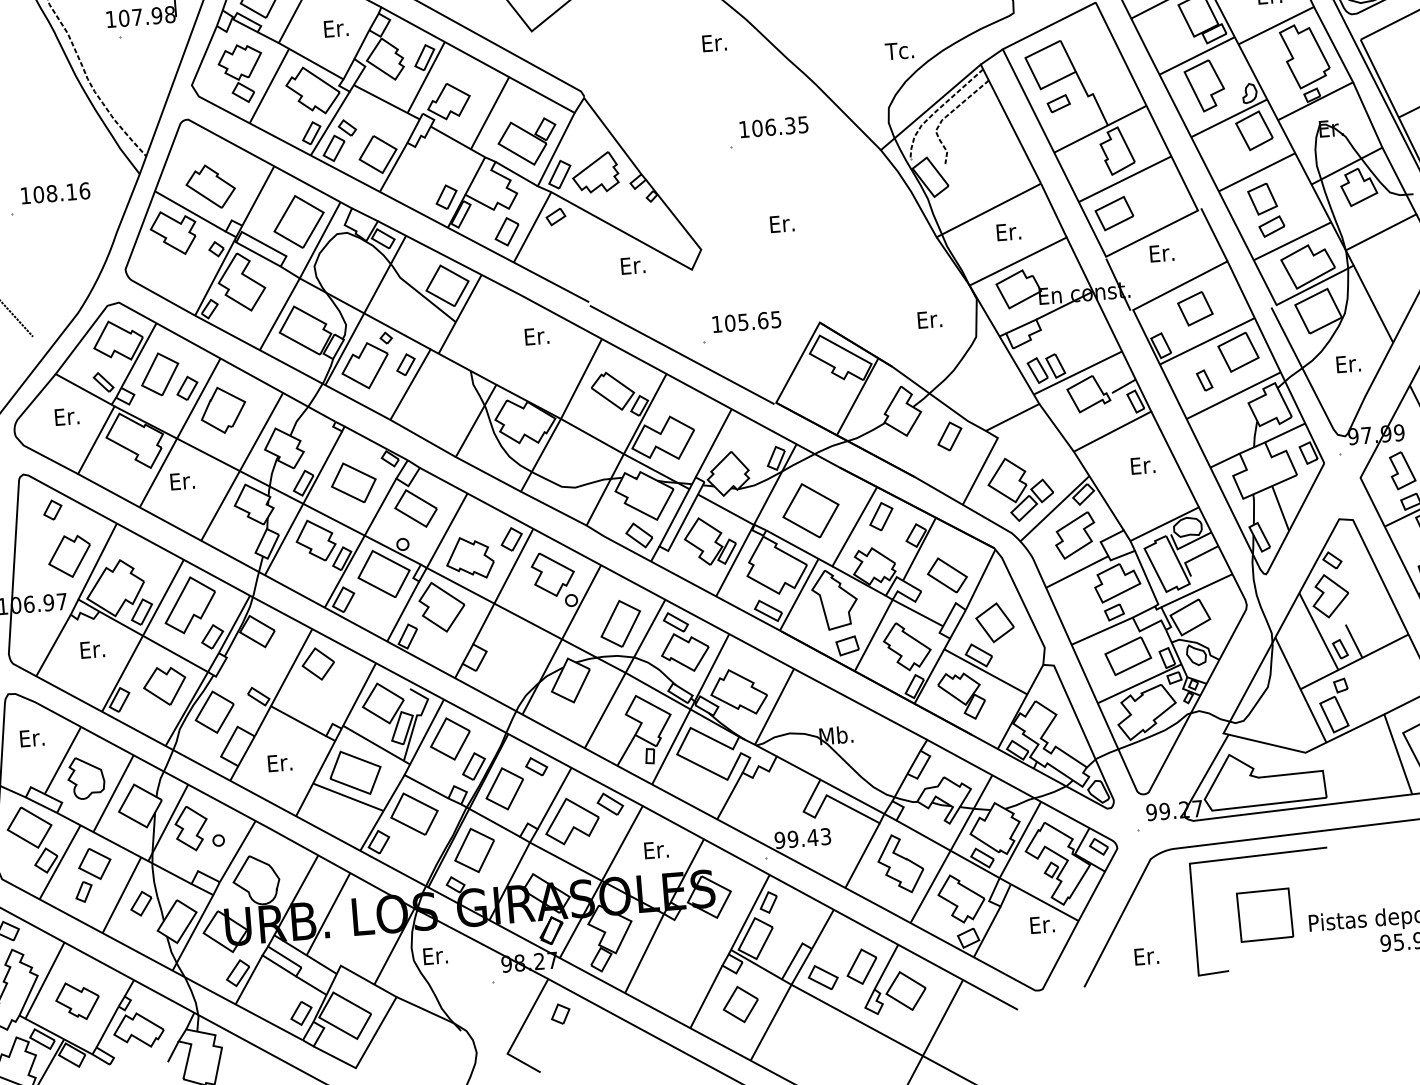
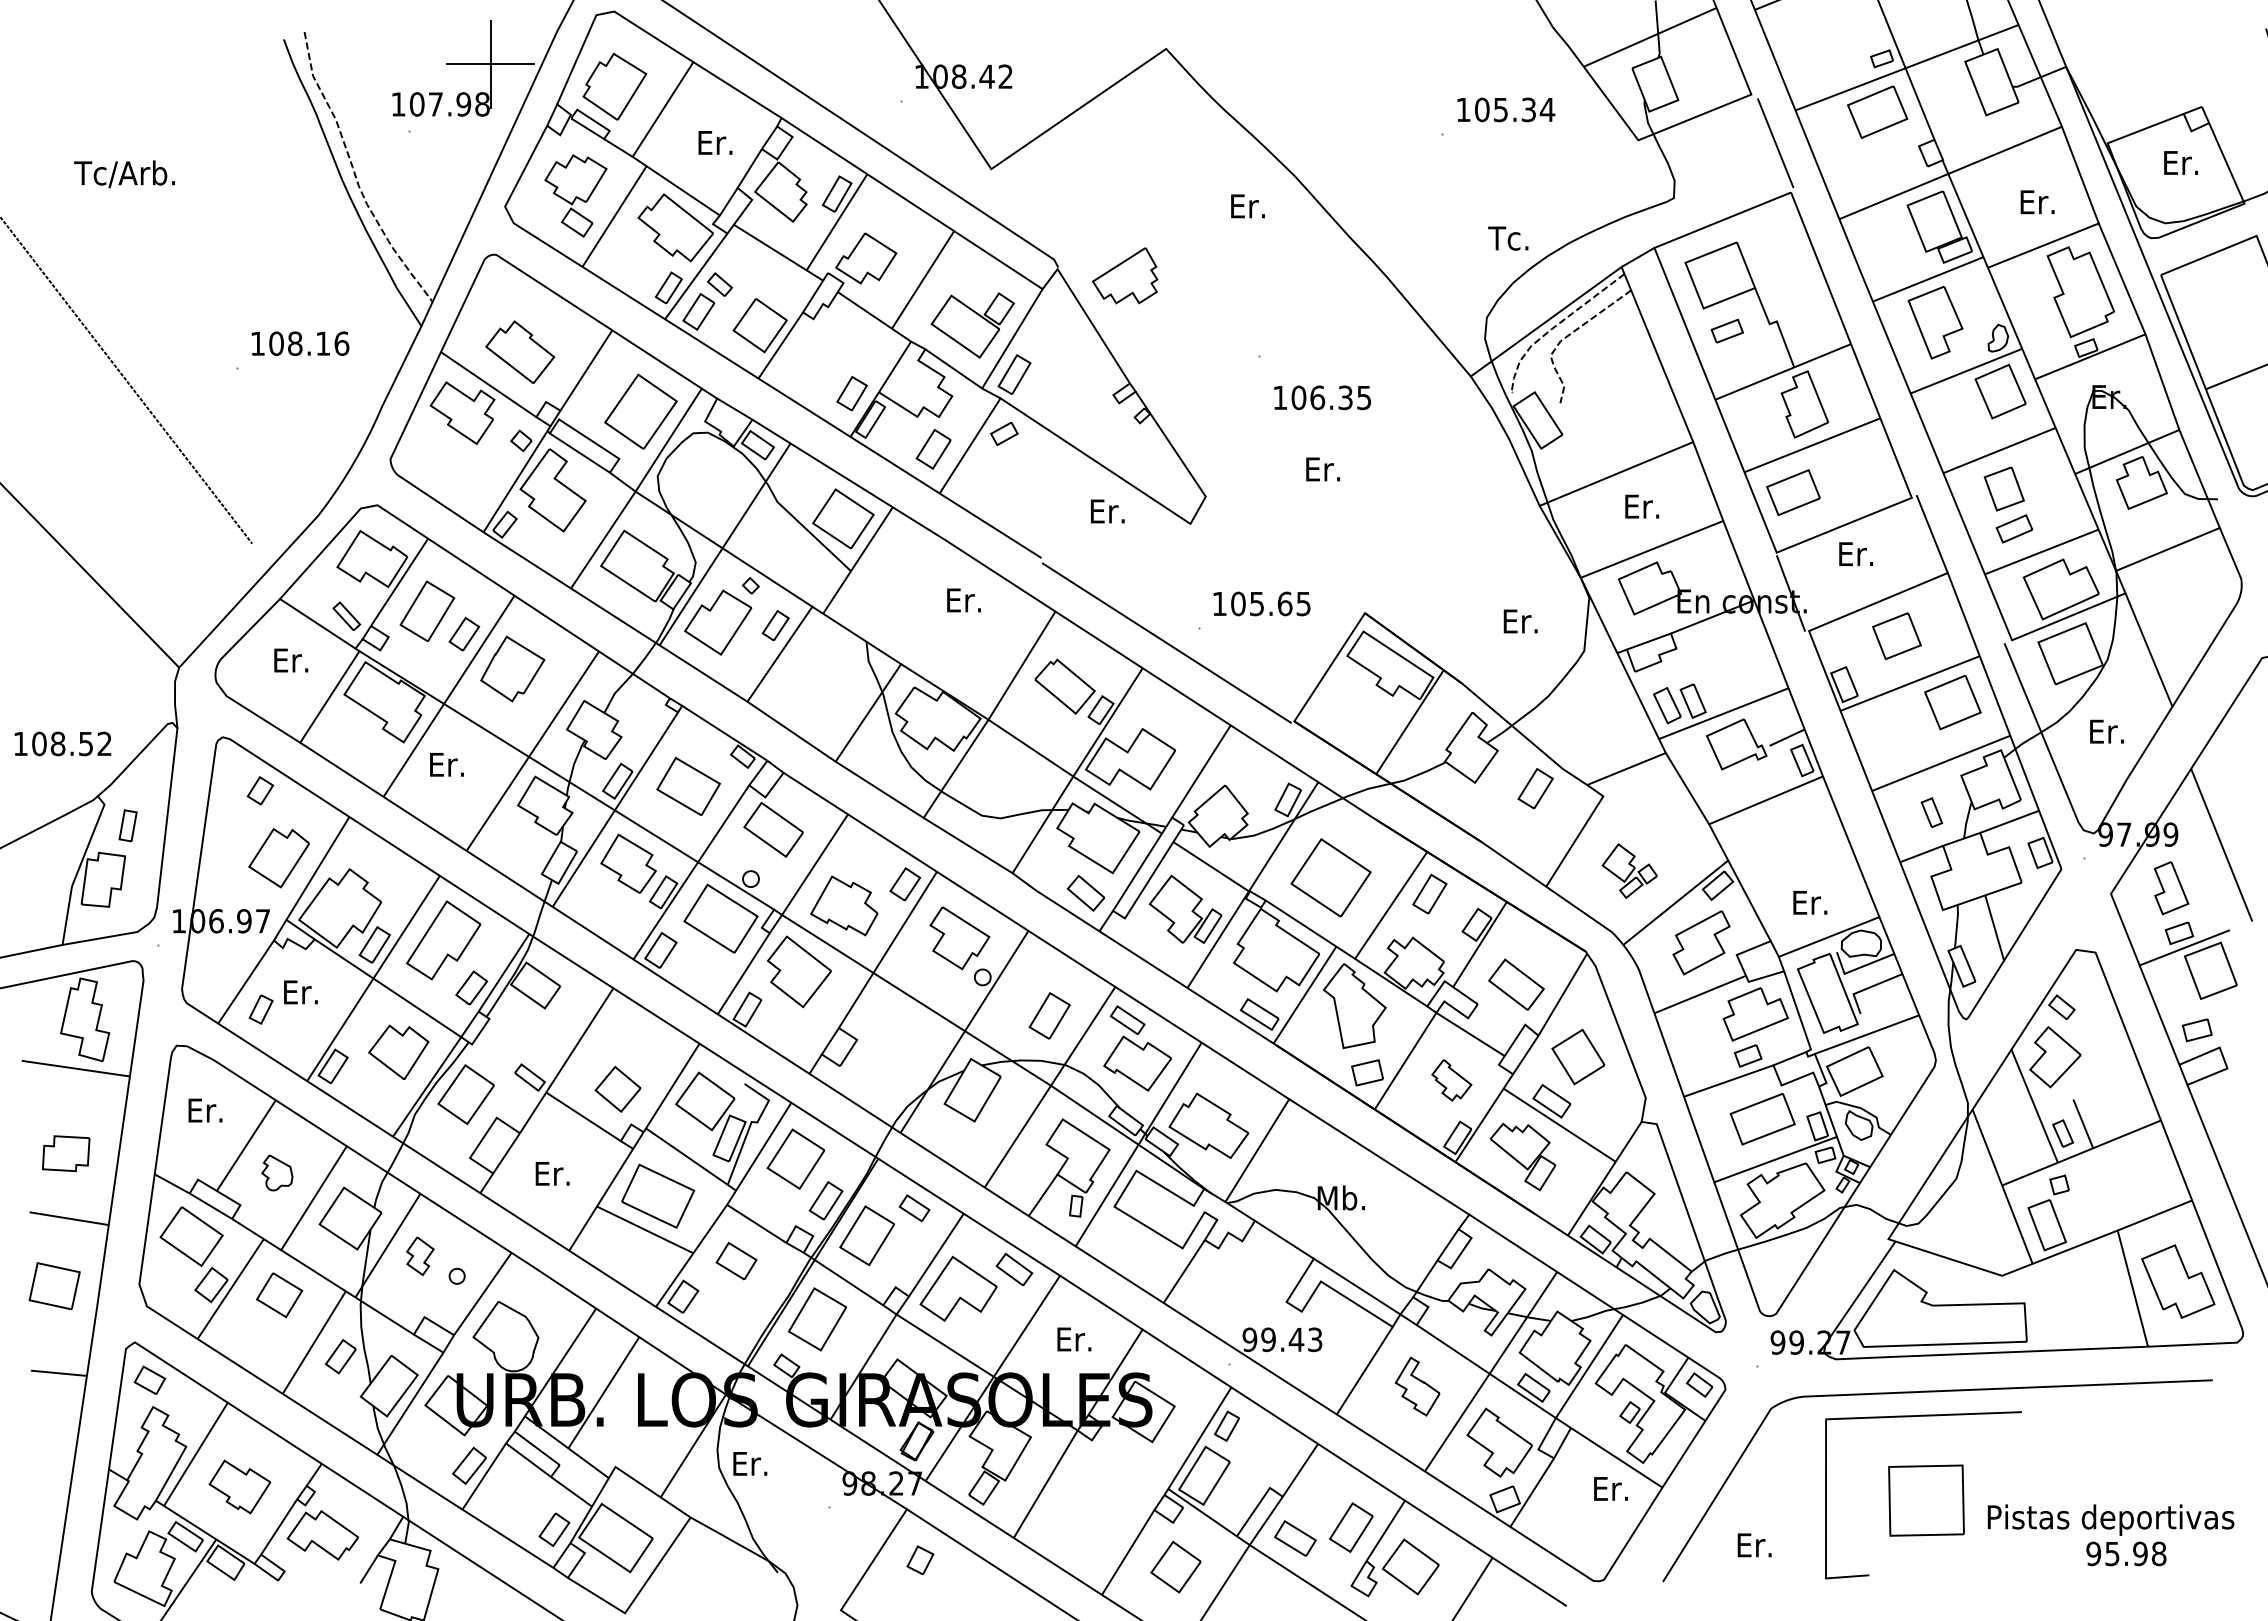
text: (773, 126) -> (1322, 397), moved
part: (595, 172) -> (1125, 275), moved
part: (1204, 380) -> (1931, 812), moved
text: (1143, 465) -> (1810, 902), moved
part: (1020, 488) -> (1629, 870), size x0.6
part: (620, 623) -> (1049, 1015), size x0.7
part: (907, 646) -> (1451, 1080), size x0.6
part: (317, 663) -> (617, 1088), moved
part: (86, 777) -> (277, 1172), size x0.6
part: (414, 813) -> (736, 1260), size x0.6
part: (191, 828) -> (420, 1256), size x0.6
part: (900, 863) -> (1417, 1386), size x0.7
part: (83, 891) -> (260, 1009), moved

